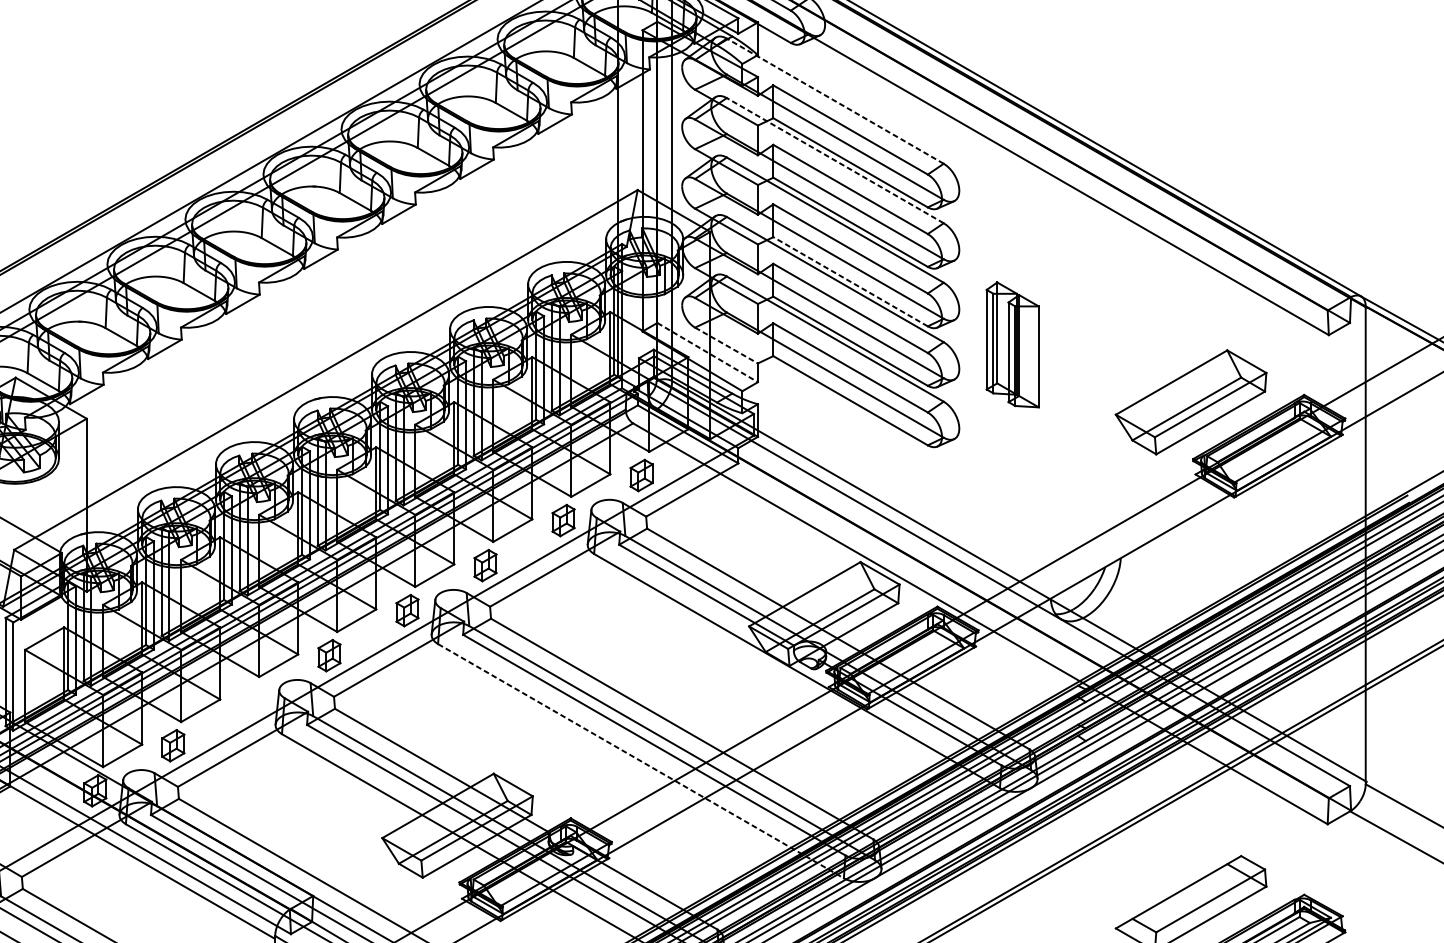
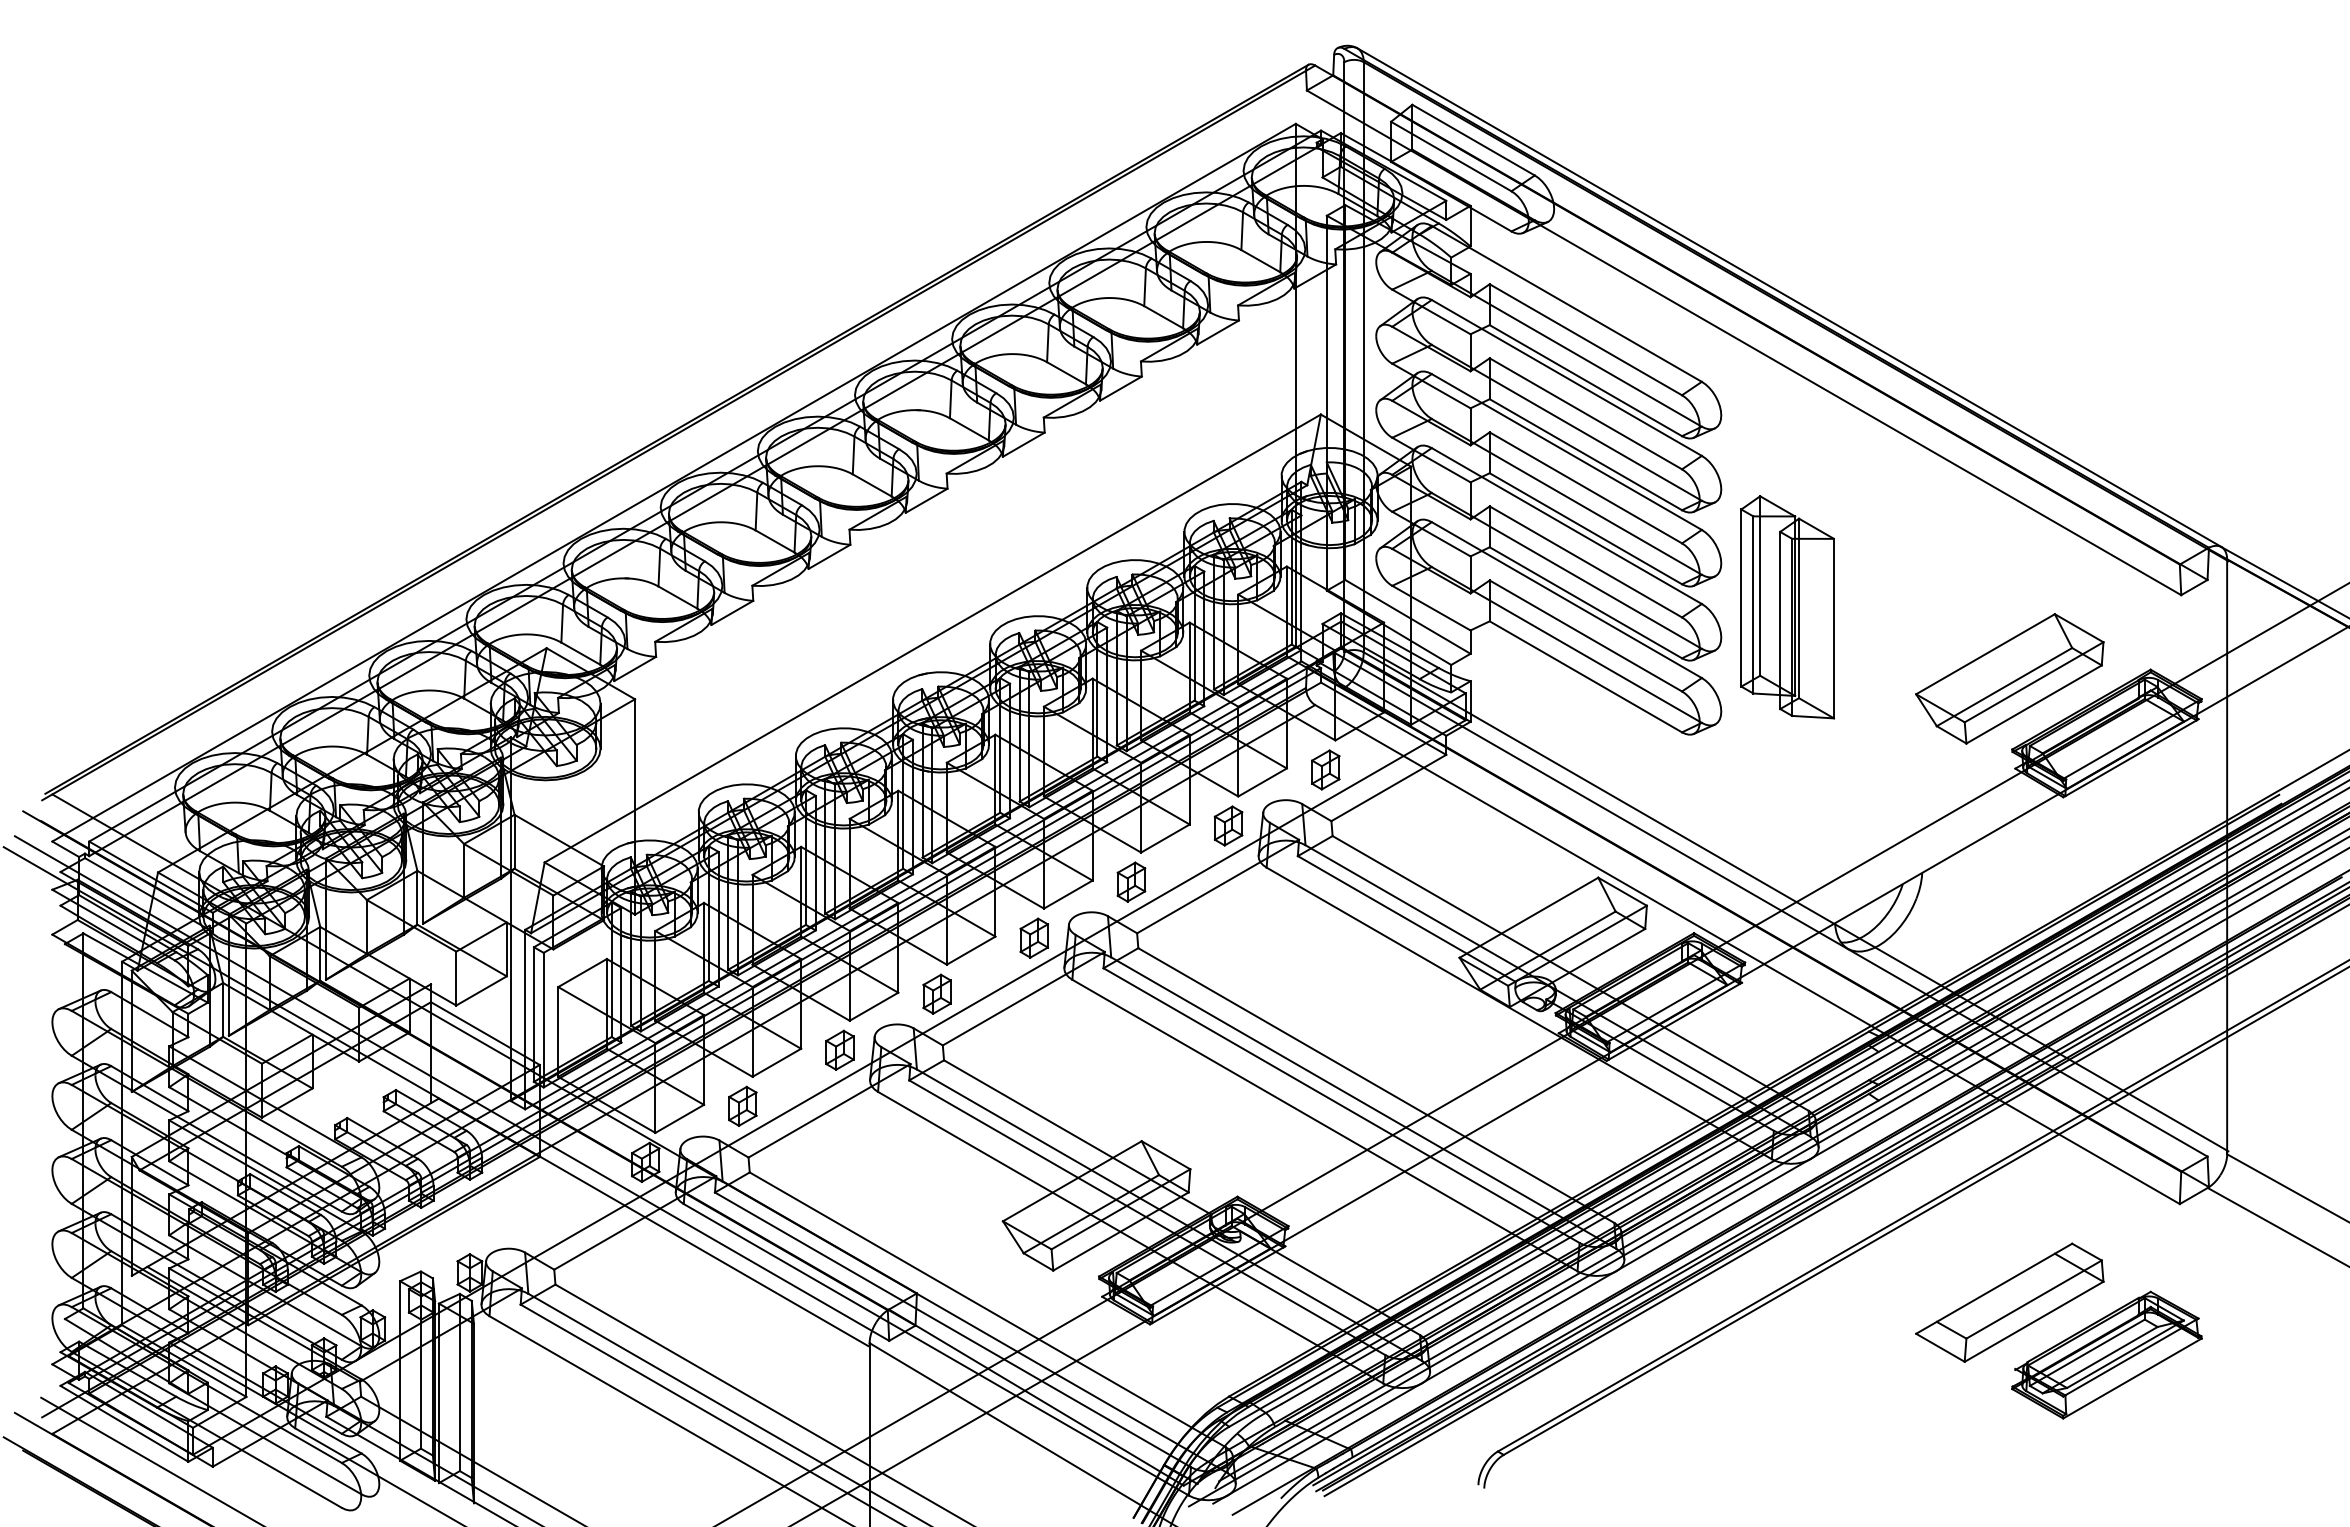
line: (835, 100) -> (1566, 303), dashed -> solid
line: (835, 160) -> (1566, 377), dashed -> solid
line: (850, 281) -> (1585, 528), dashed -> solid
line: (726, 345) -> (1431, 608), dashed -> solid
part: (1012, 345) -> (1787, 607), size x1.43
line: (707, 352) -> (1407, 616), dashed -> solid
part: (251, 700) -> (839, 1049), added
line: (640, 761) -> (1324, 1125), dashed -> solid

